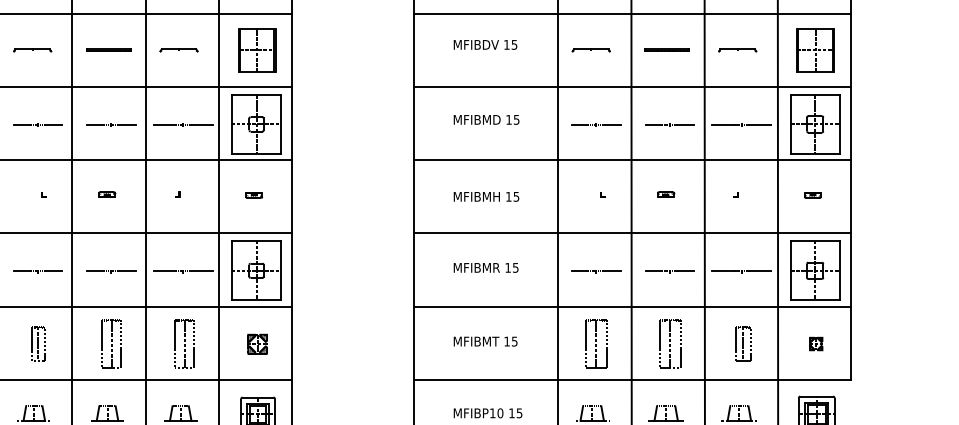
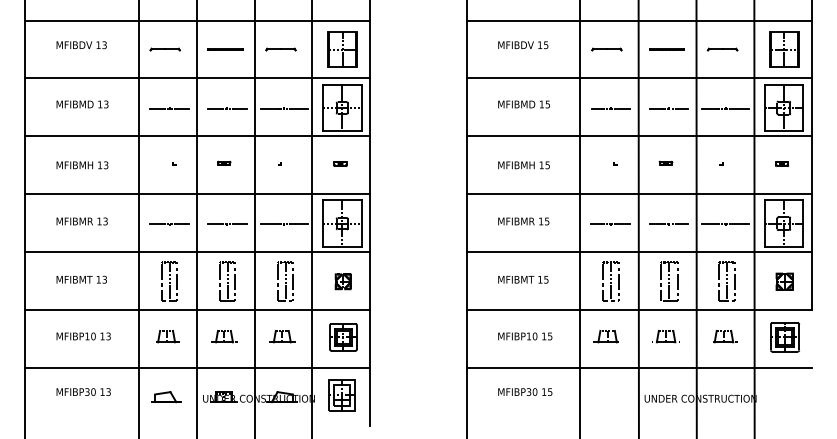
part: (37, 343) -> (169, 281), size x1.43
part: (742, 343) -> (726, 281), size x1.43
part: (815, 343) -> (784, 281), size x1.67

